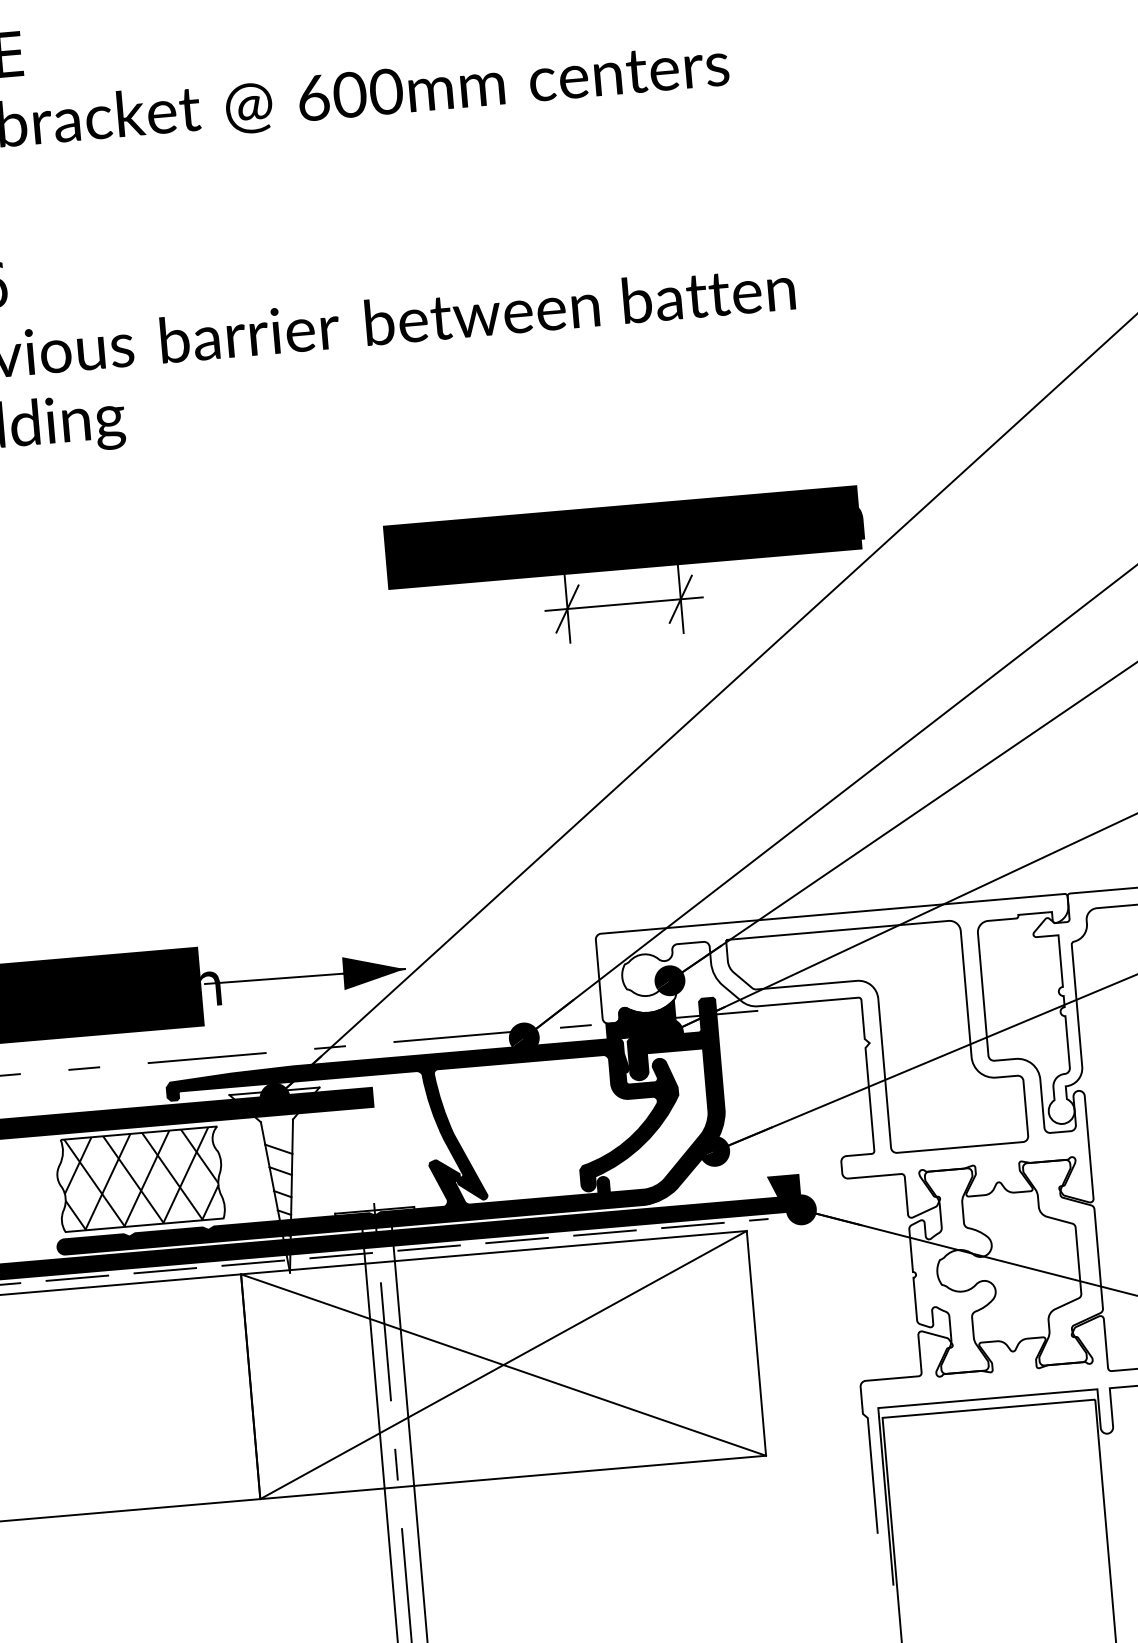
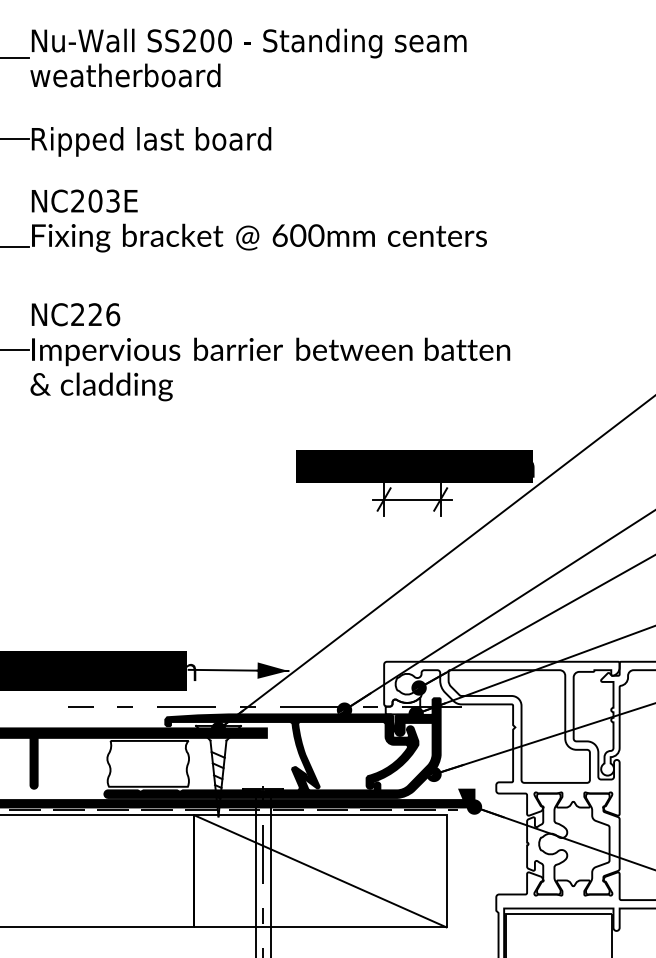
fill: (639, 1018) -> (402, 705), removed
hatch: (140, 1178) -> (148, 763), removed
line: (503, 1365) -> (320, 871), removed

